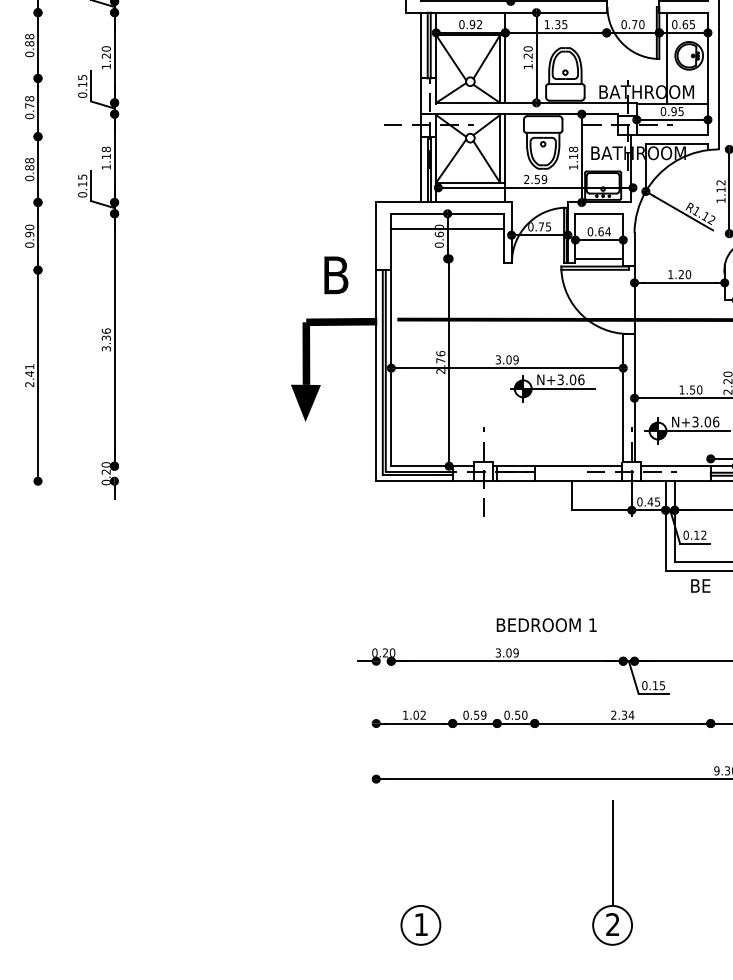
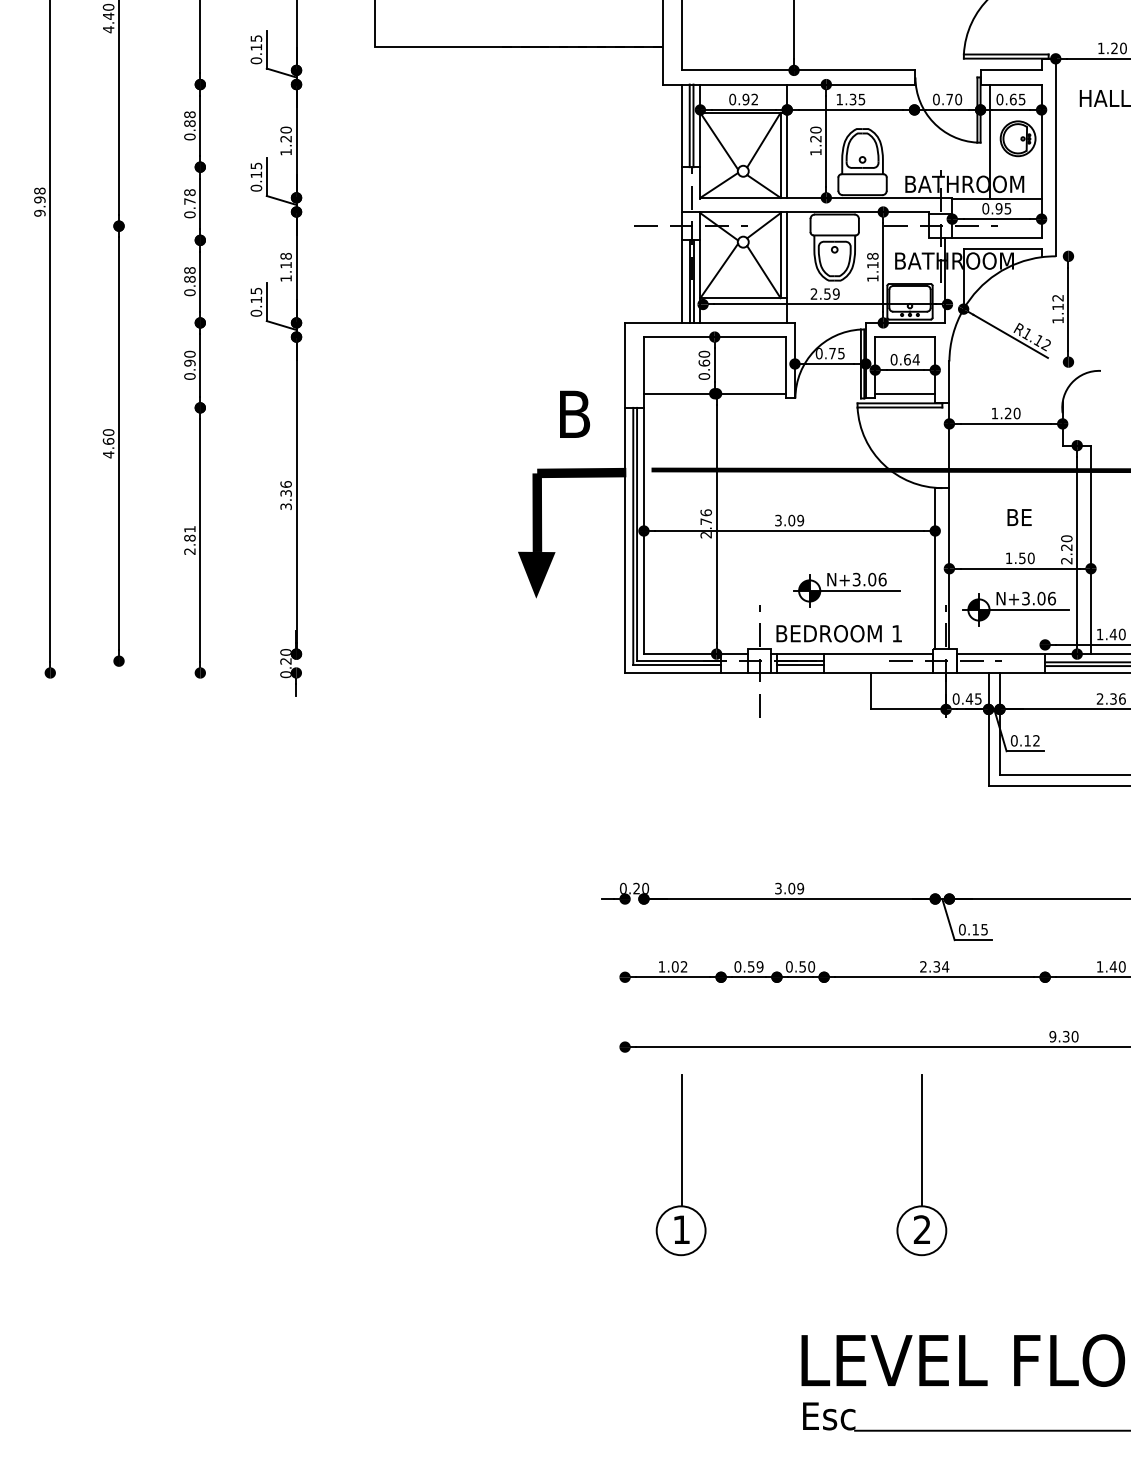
line: (447, 228) -> (714, 393), moved
text: (29, 373) -> (189, 537), 2.41 -> 2.81
part: (552, 387) -> (846, 589), moved
line: (515, 474) -> (800, 664), added
text: (700, 585) -> (1019, 517), moved
text: (546, 624) -> (838, 633), moved
line: (421, 852) -> (681, 1139), added

